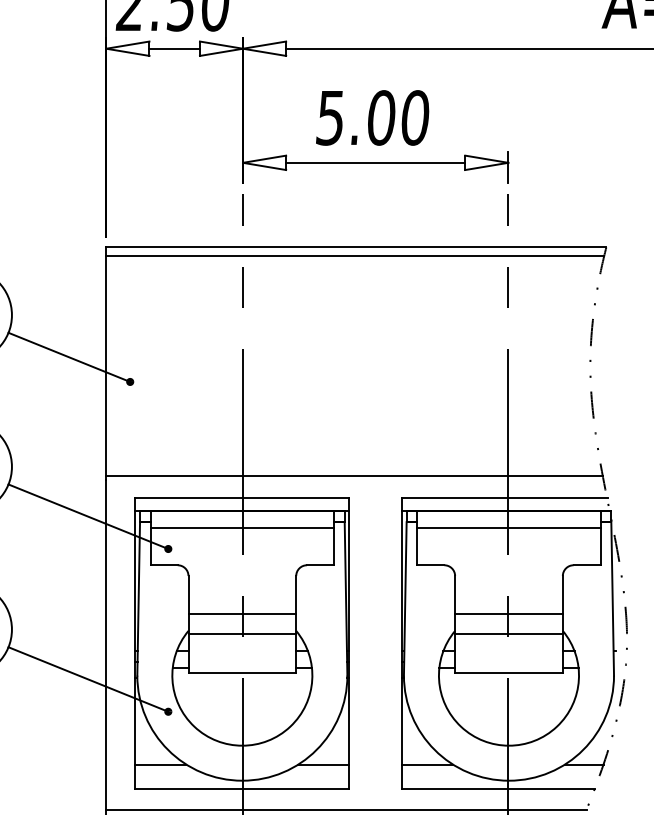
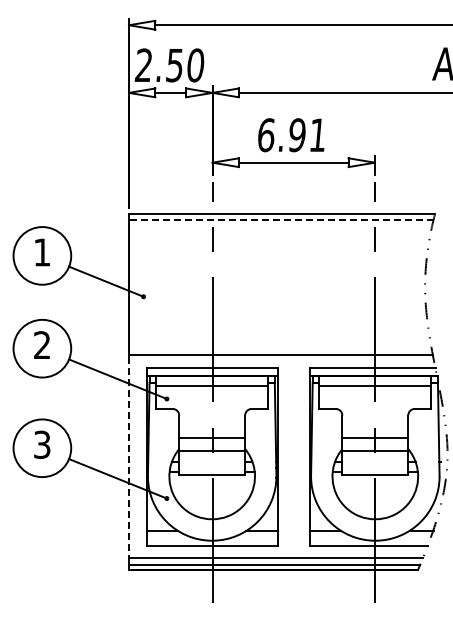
text: (371, 118) -> (291, 135), 5.00 -> 6.91
line: (354, 255) -> (280, 219), solid -> dashed
line: (105, 644) -> (128, 457), solid -> dashed

